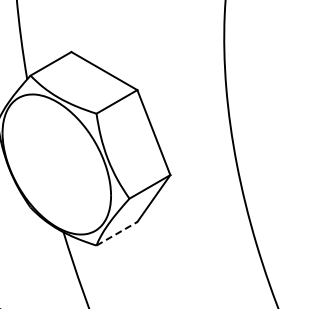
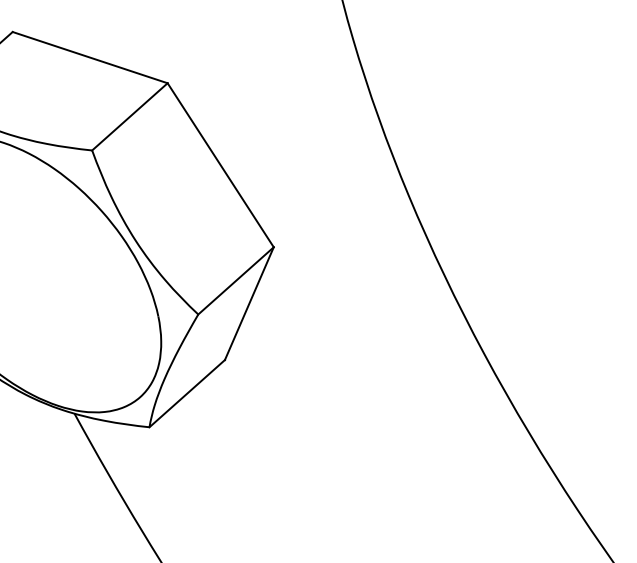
line: (116, 233) -> (186, 393), dashed -> solid

